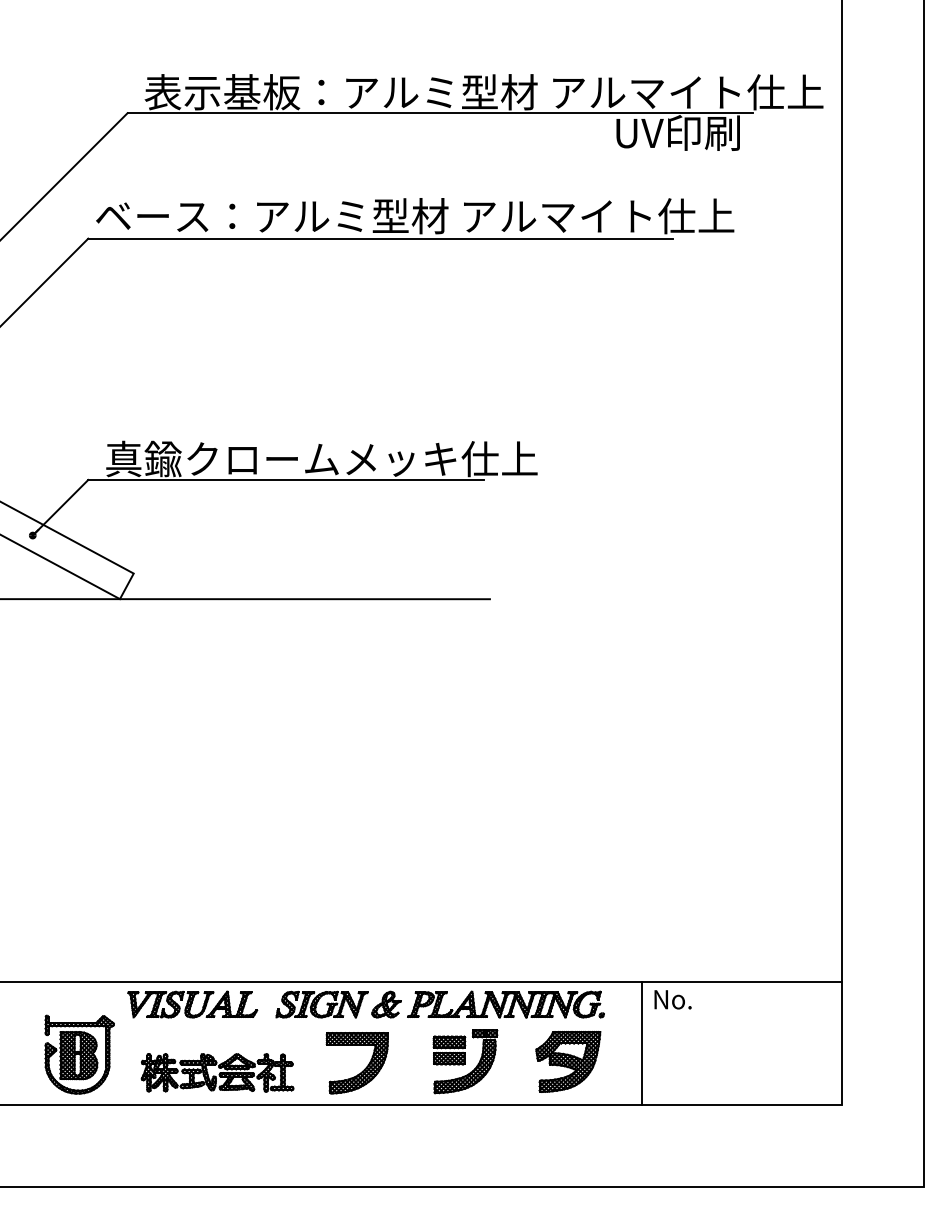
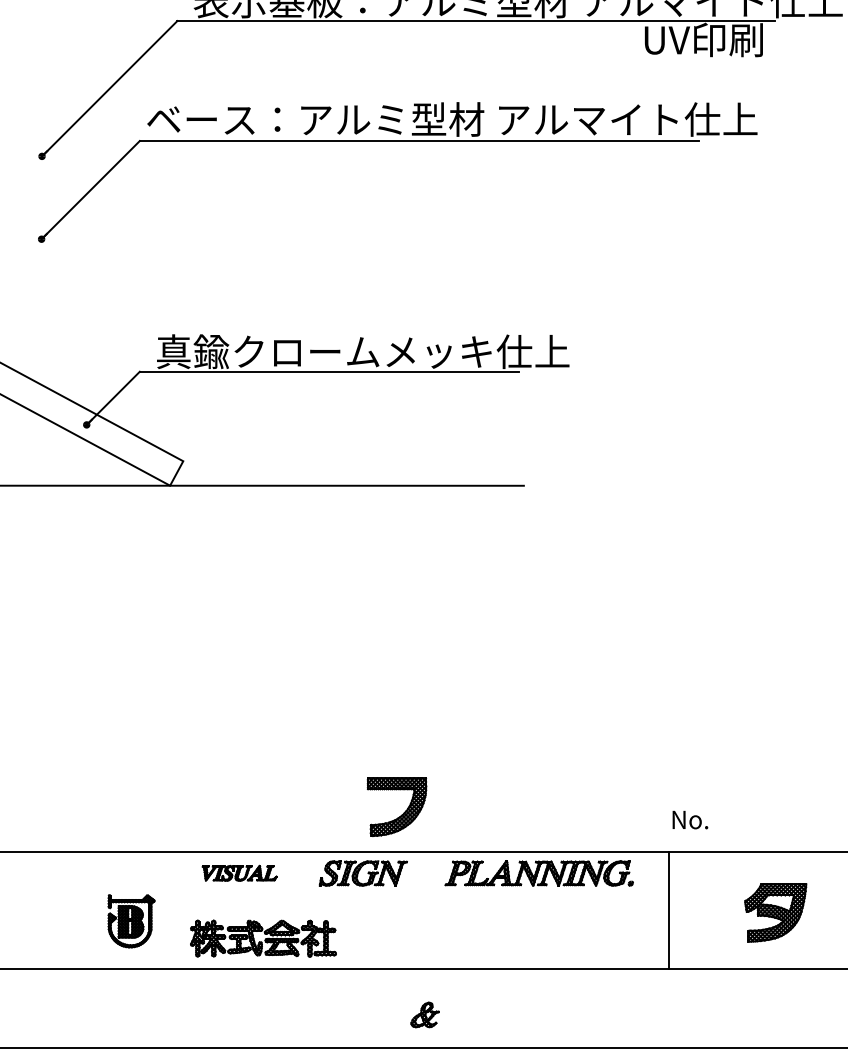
text: (672, 999) -> (689, 819), moved
part: (192, 1004) -> (239, 873), size x0.6
part: (386, 1004) -> (424, 1014), moved
part: (79, 1054) -> (131, 921), size x0.7
part: (465, 1061) -> (500, 927), removed
part: (568, 1061) -> (775, 912), moved
part: (363, 1069) -> (402, 813), moved

